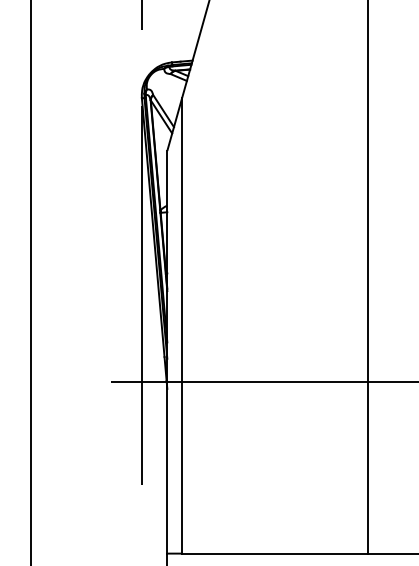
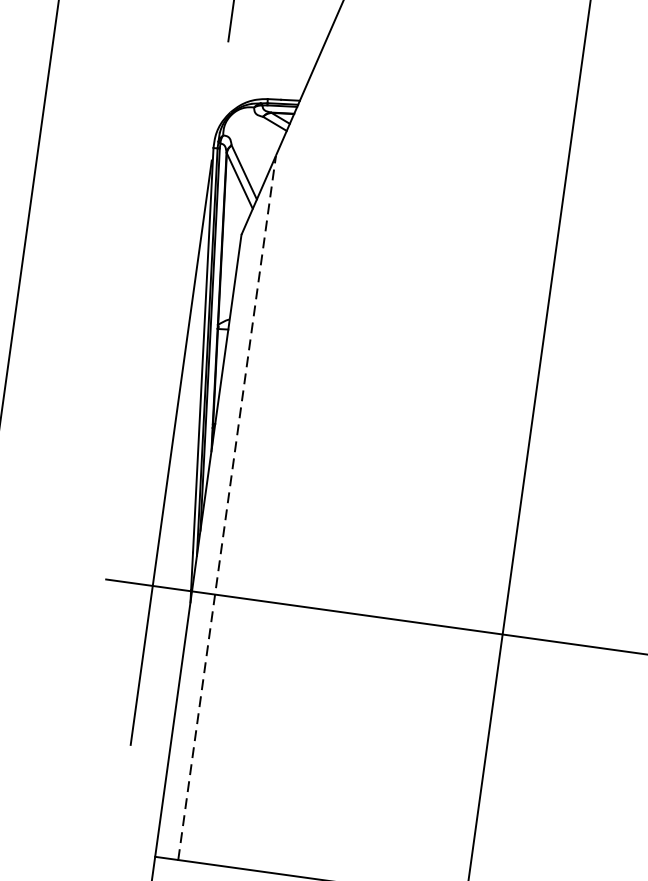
line: (182, 325) -> (227, 507), solid -> dashed

